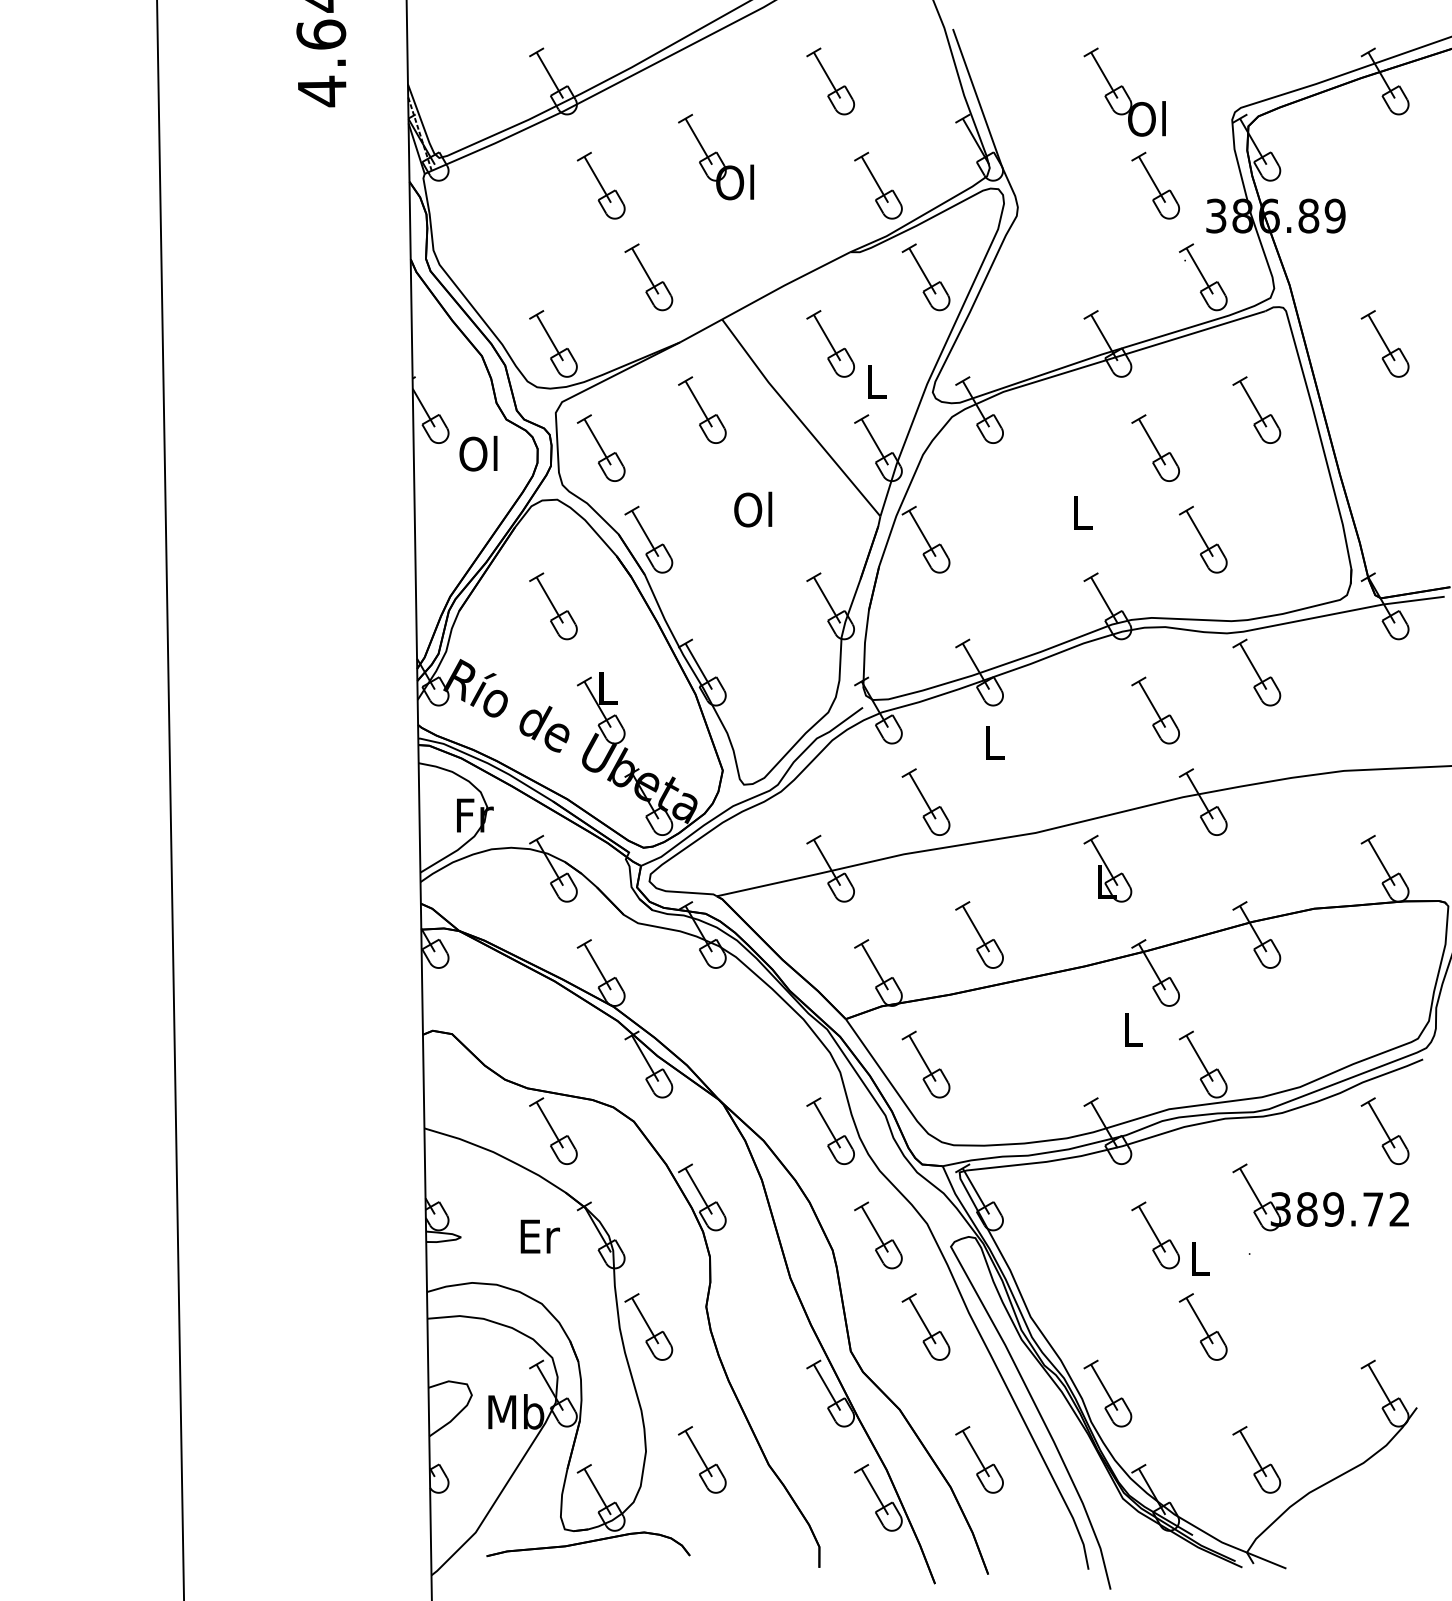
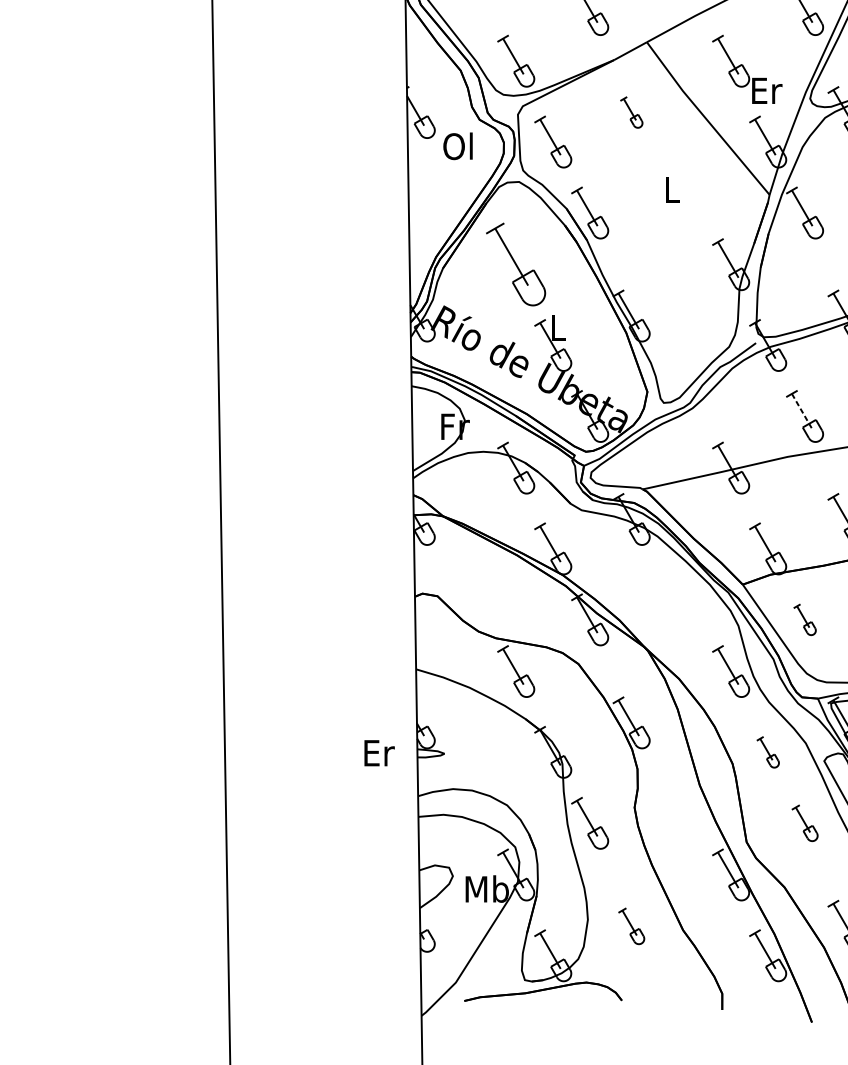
text: (877, 382) -> (767, 91), L -> Er
part: (702, 409) -> (631, 112), size x0.6
text: (753, 509) -> (671, 189), Ol -> L
part: (553, 606) -> (516, 264), size x1.6
line: (922, 796) -> (802, 412), solid -> dashed
part: (925, 1064) -> (804, 619), size x0.6
part: (878, 1235) -> (768, 752), size x0.6
text: (539, 1236) -> (378, 753), moved
part: (925, 1326) -> (804, 822), size x0.7
part: (702, 1459) -> (631, 925), size x0.7

